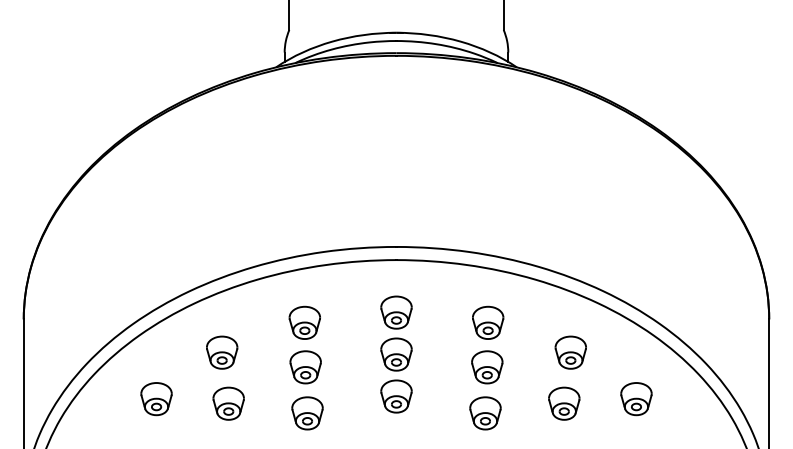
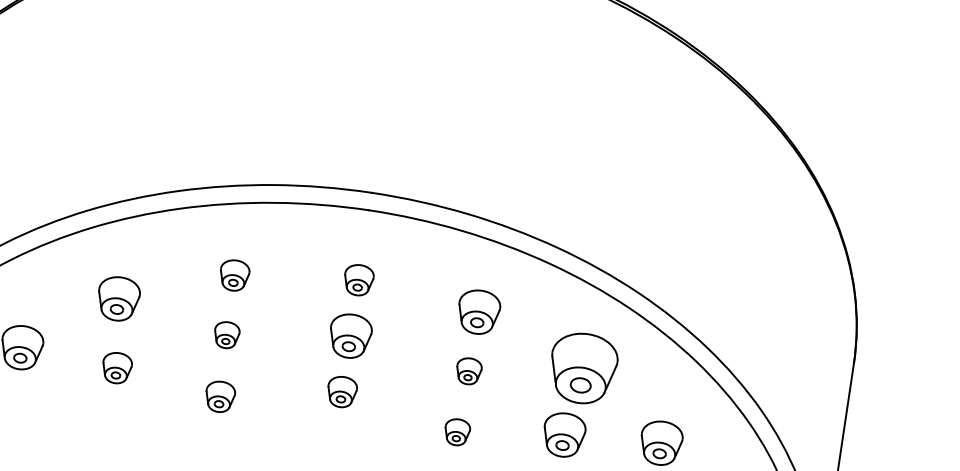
part: (396, 312) -> (358, 280), size x0.7
part: (304, 322) -> (234, 275), size x0.7
part: (570, 352) -> (582, 368), size x1.6
part: (305, 367) -> (226, 335), size x0.6
part: (487, 367) -> (469, 371), size x0.6
part: (396, 396) -> (342, 392), size x0.7
part: (228, 403) -> (116, 367), size x0.7
part: (307, 413) -> (220, 396), size x0.7
part: (485, 413) -> (457, 432), size x0.6

